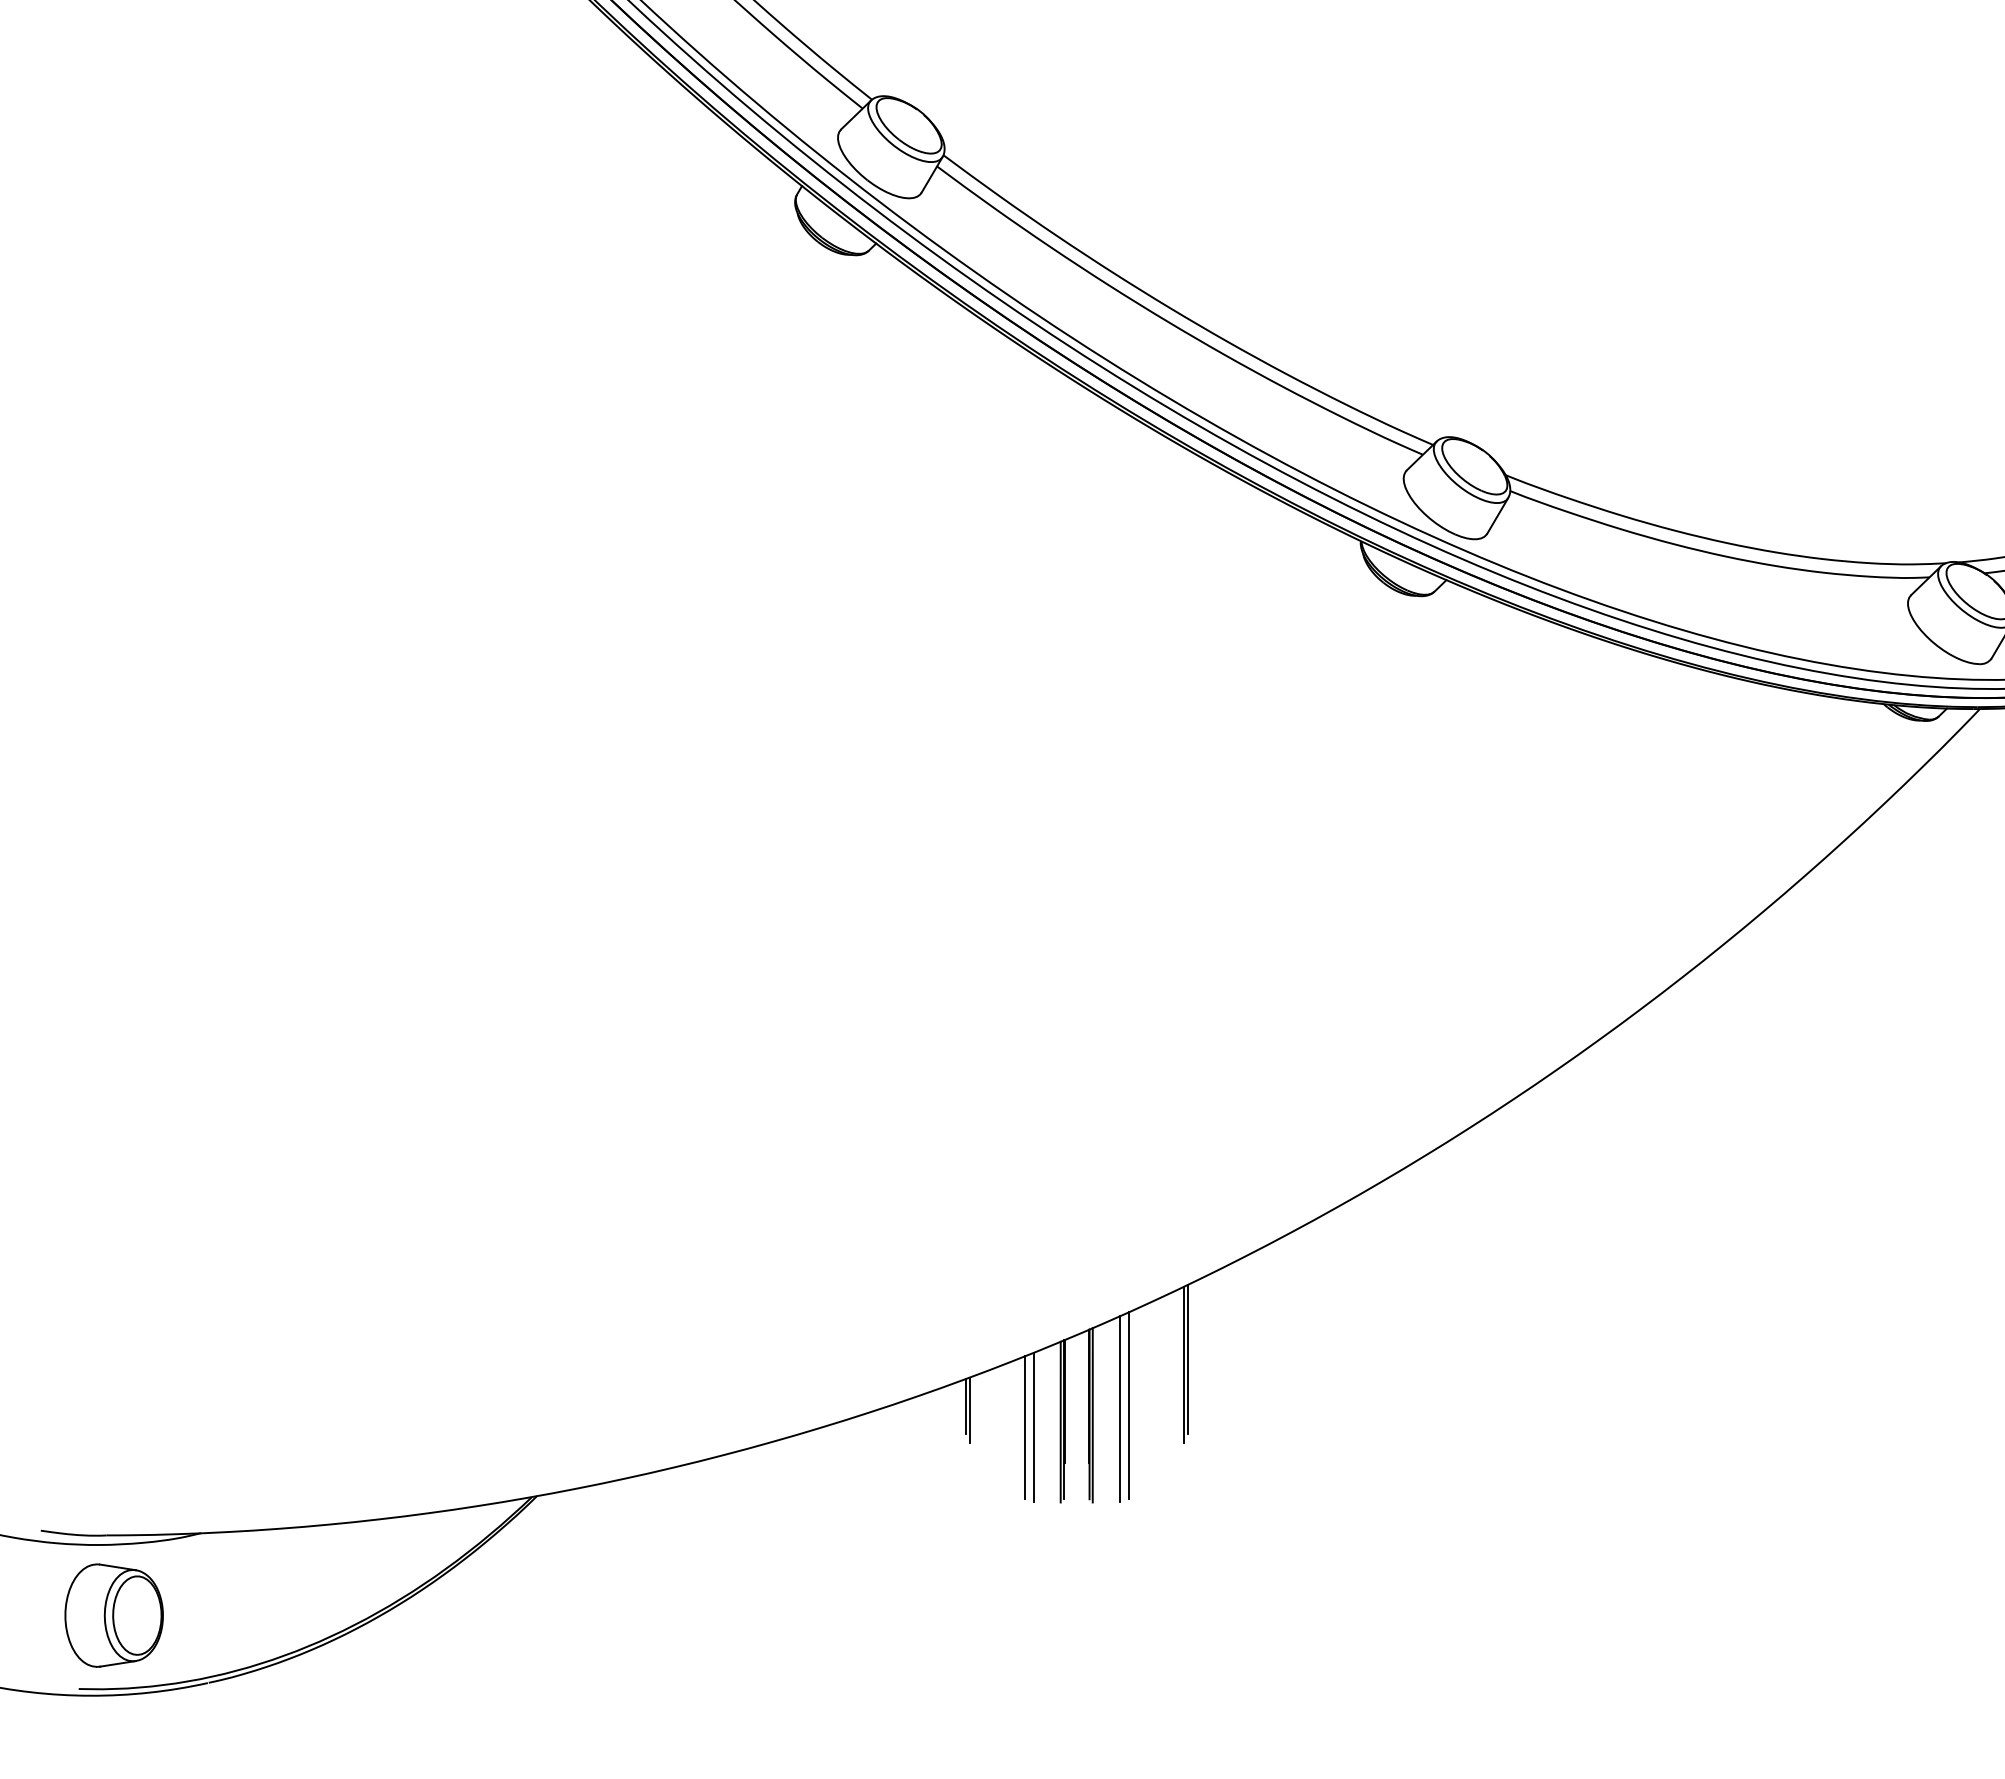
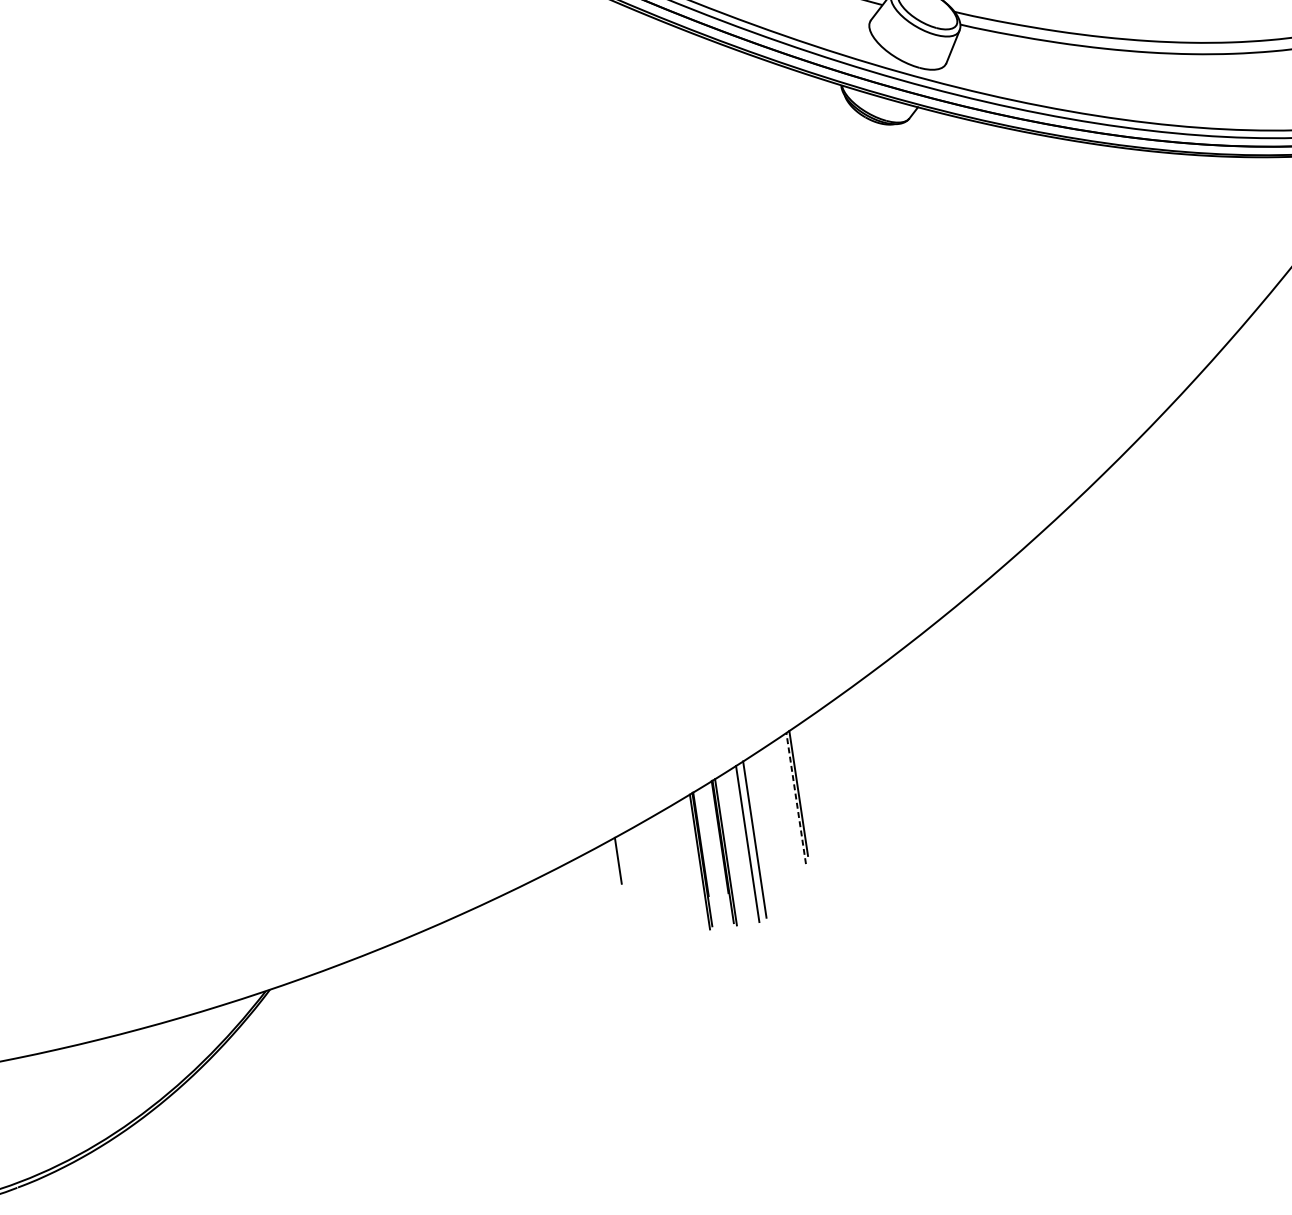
line: (1183, 1364) -> (795, 798), solid -> dashed
line: (969, 1410) -> (622, 863), removed
line: (1024, 1427) -> (670, 871), removed
line: (1033, 1427) -> (677, 869), removed

